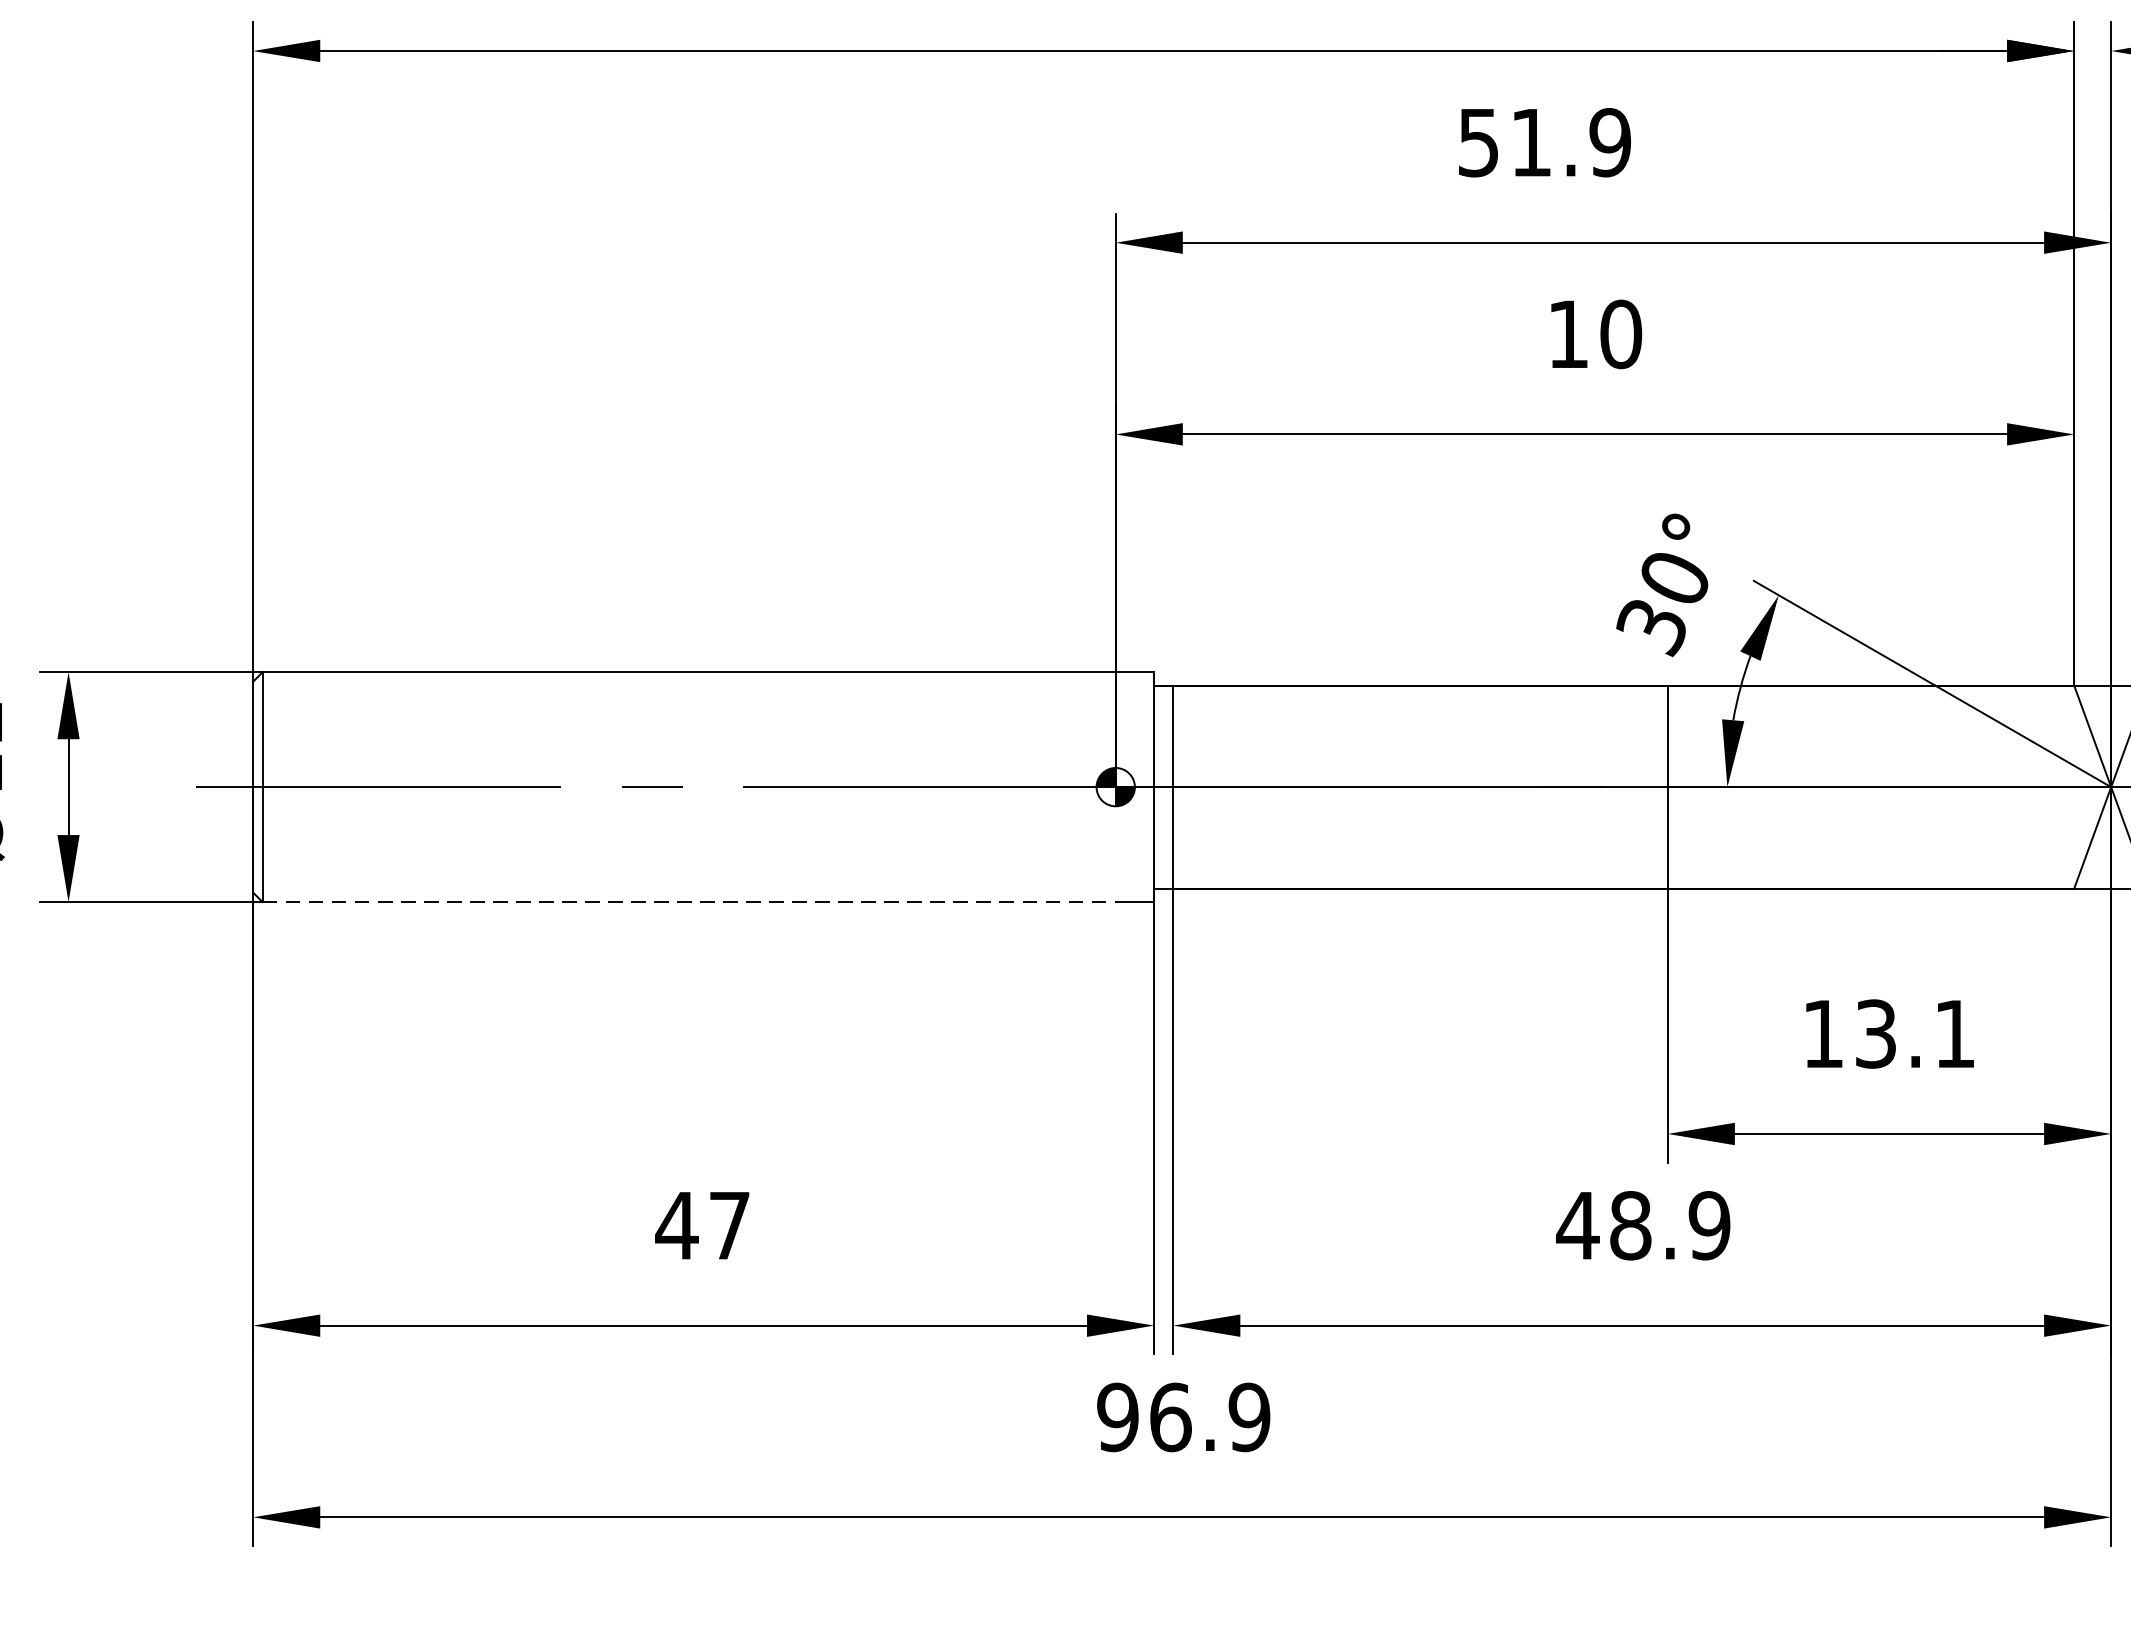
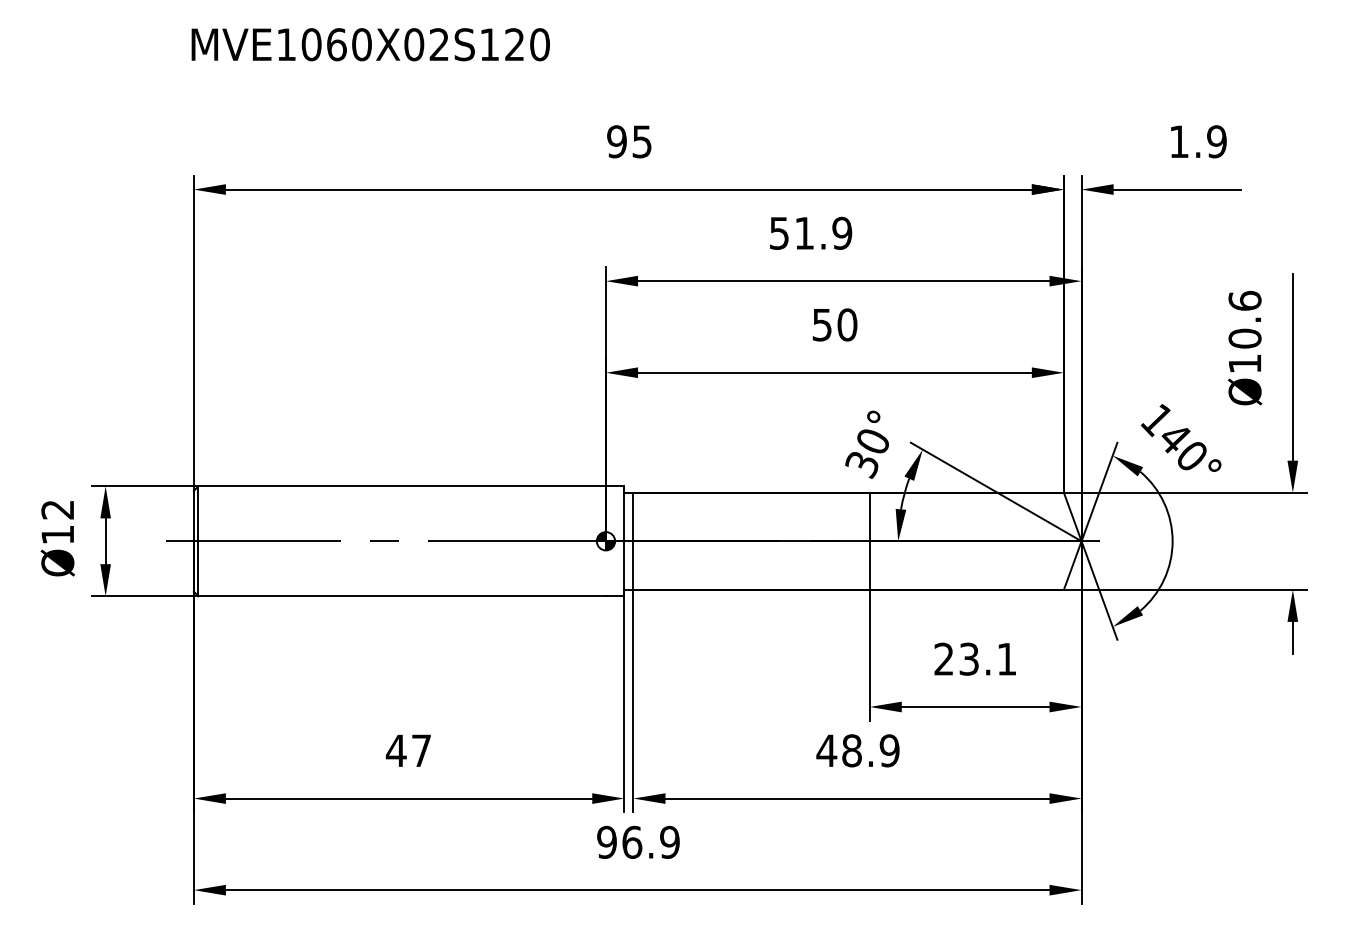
text: (1566, 335) -> (821, 325), 10 -> 50
line: (689, 902) -> (402, 596), dashed -> solid
text: (1822, 1032) -> (943, 658), 13.1 -> 23.1

